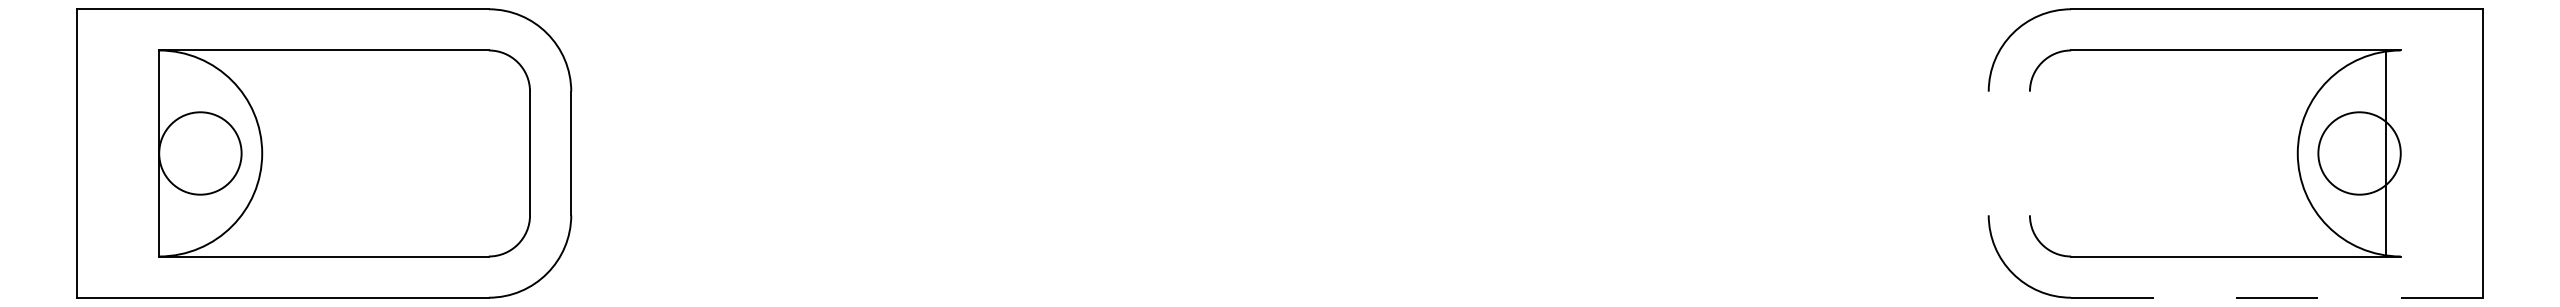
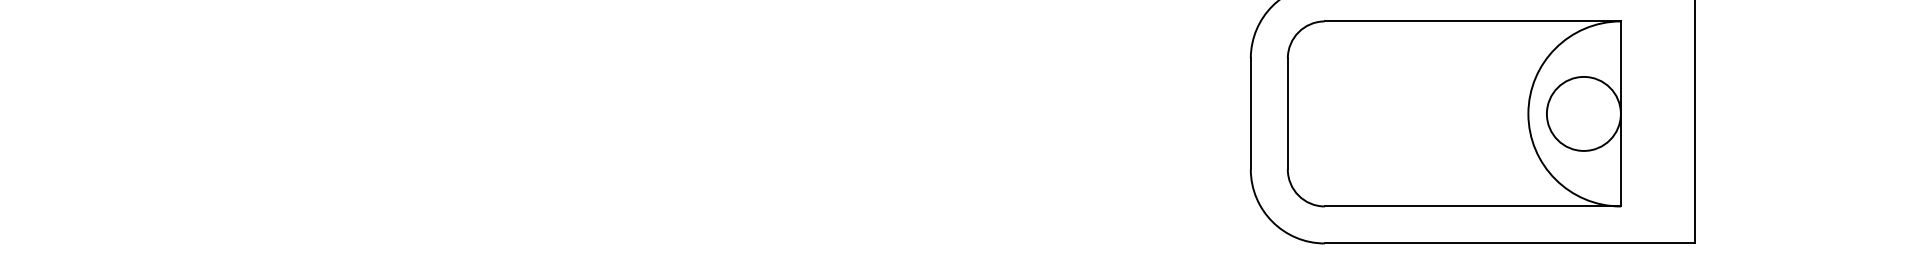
line: (1988, 153) -> (1250, 113), added
line: (2029, 153) -> (1287, 113), added
line: (2385, 153) -> (1620, 113), moved
line: (2276, 297) -> (1509, 243), dashed -> solid

